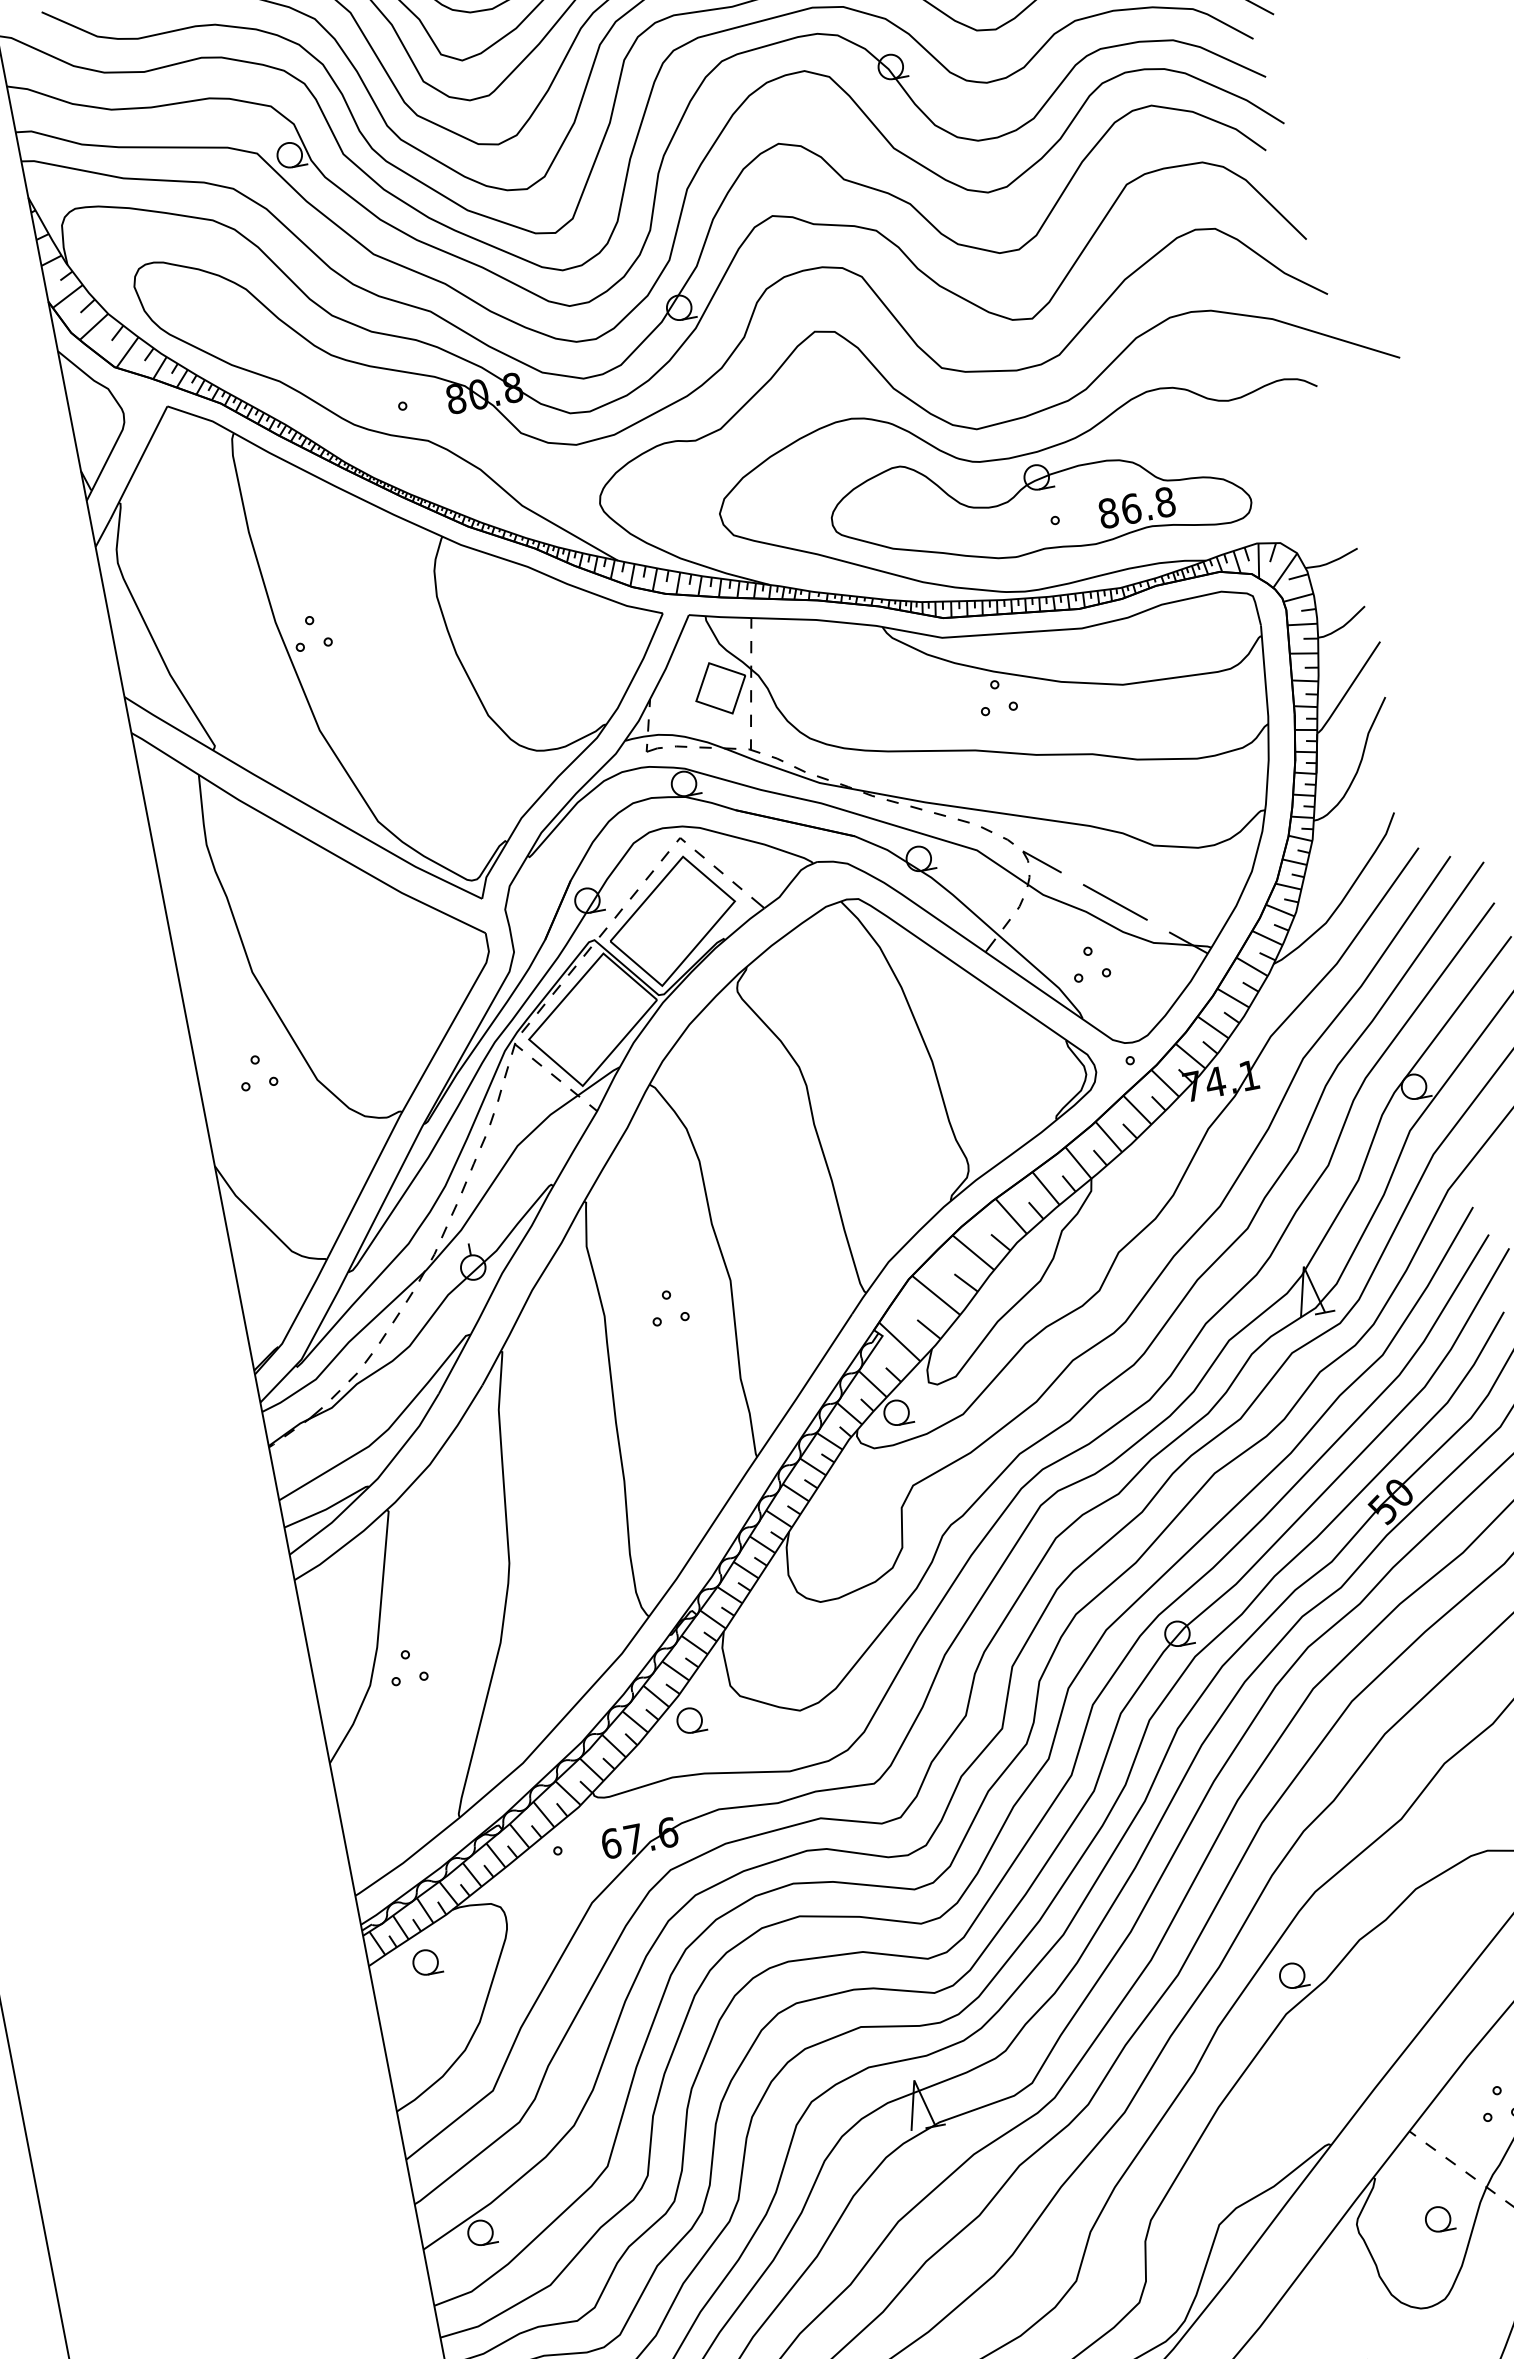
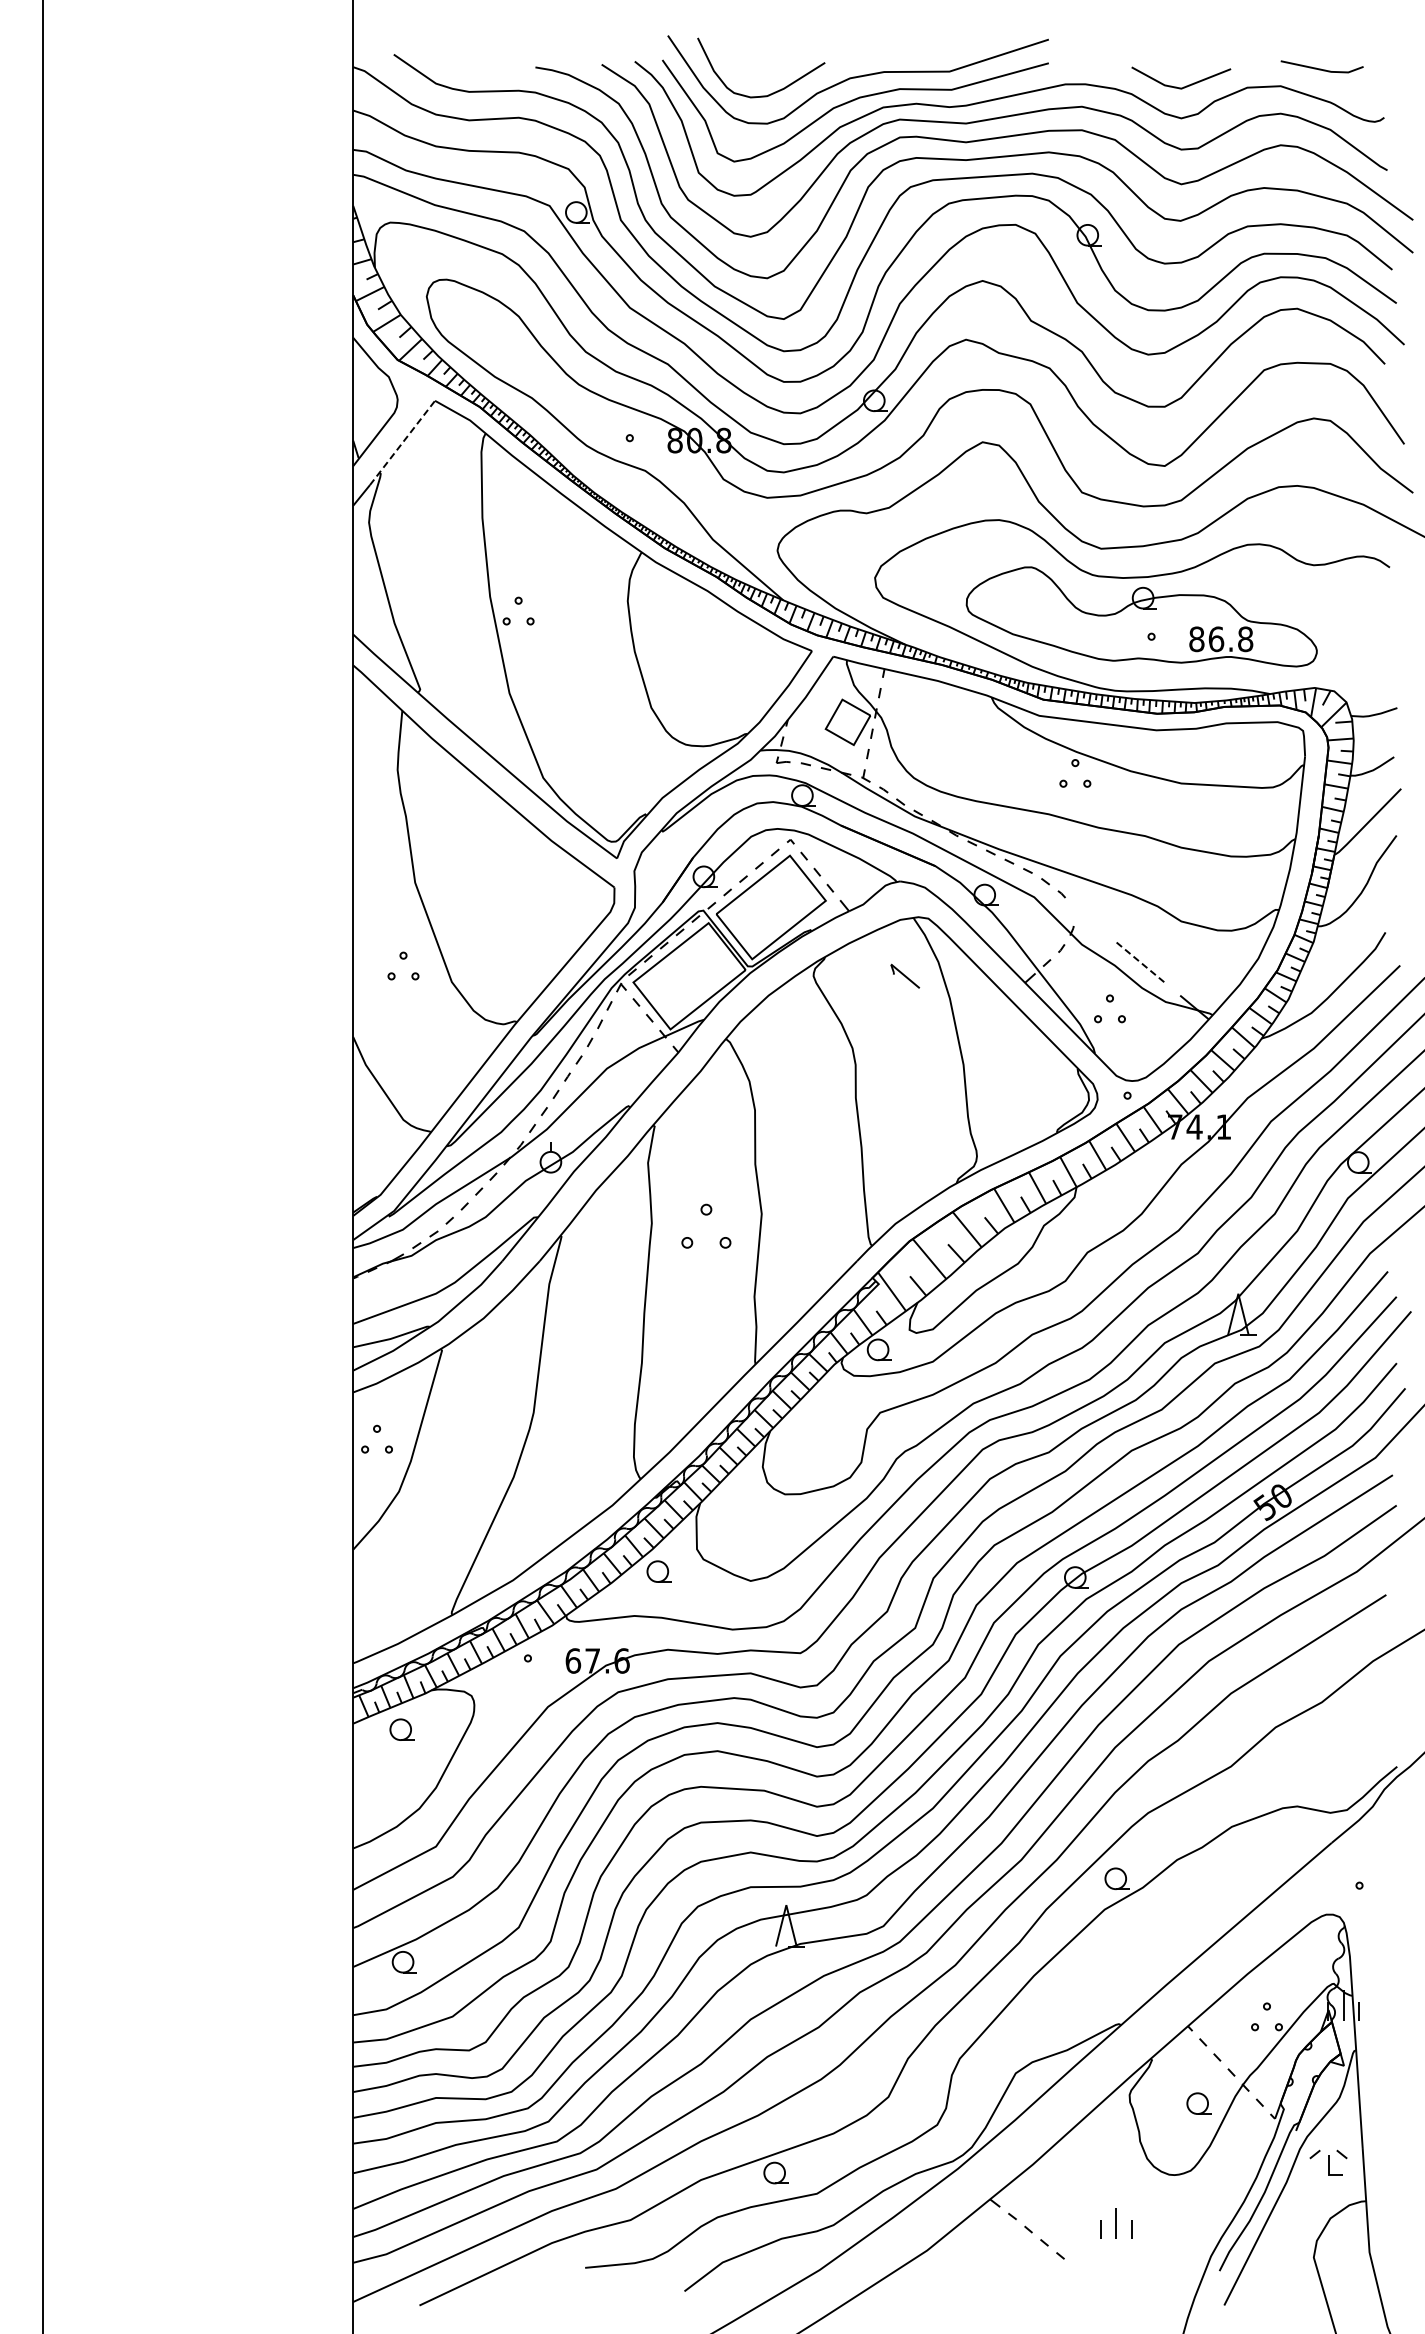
line: (138, 462) -> (402, 442), solid -> dashed
part: (1042, 861) -> (905, 975), moved
line: (1115, 902) -> (1140, 962), solid -> dashed
part: (668, 1306) -> (706, 1225), size x1.6
part: (406, 1666) -> (376, 1438), moved

